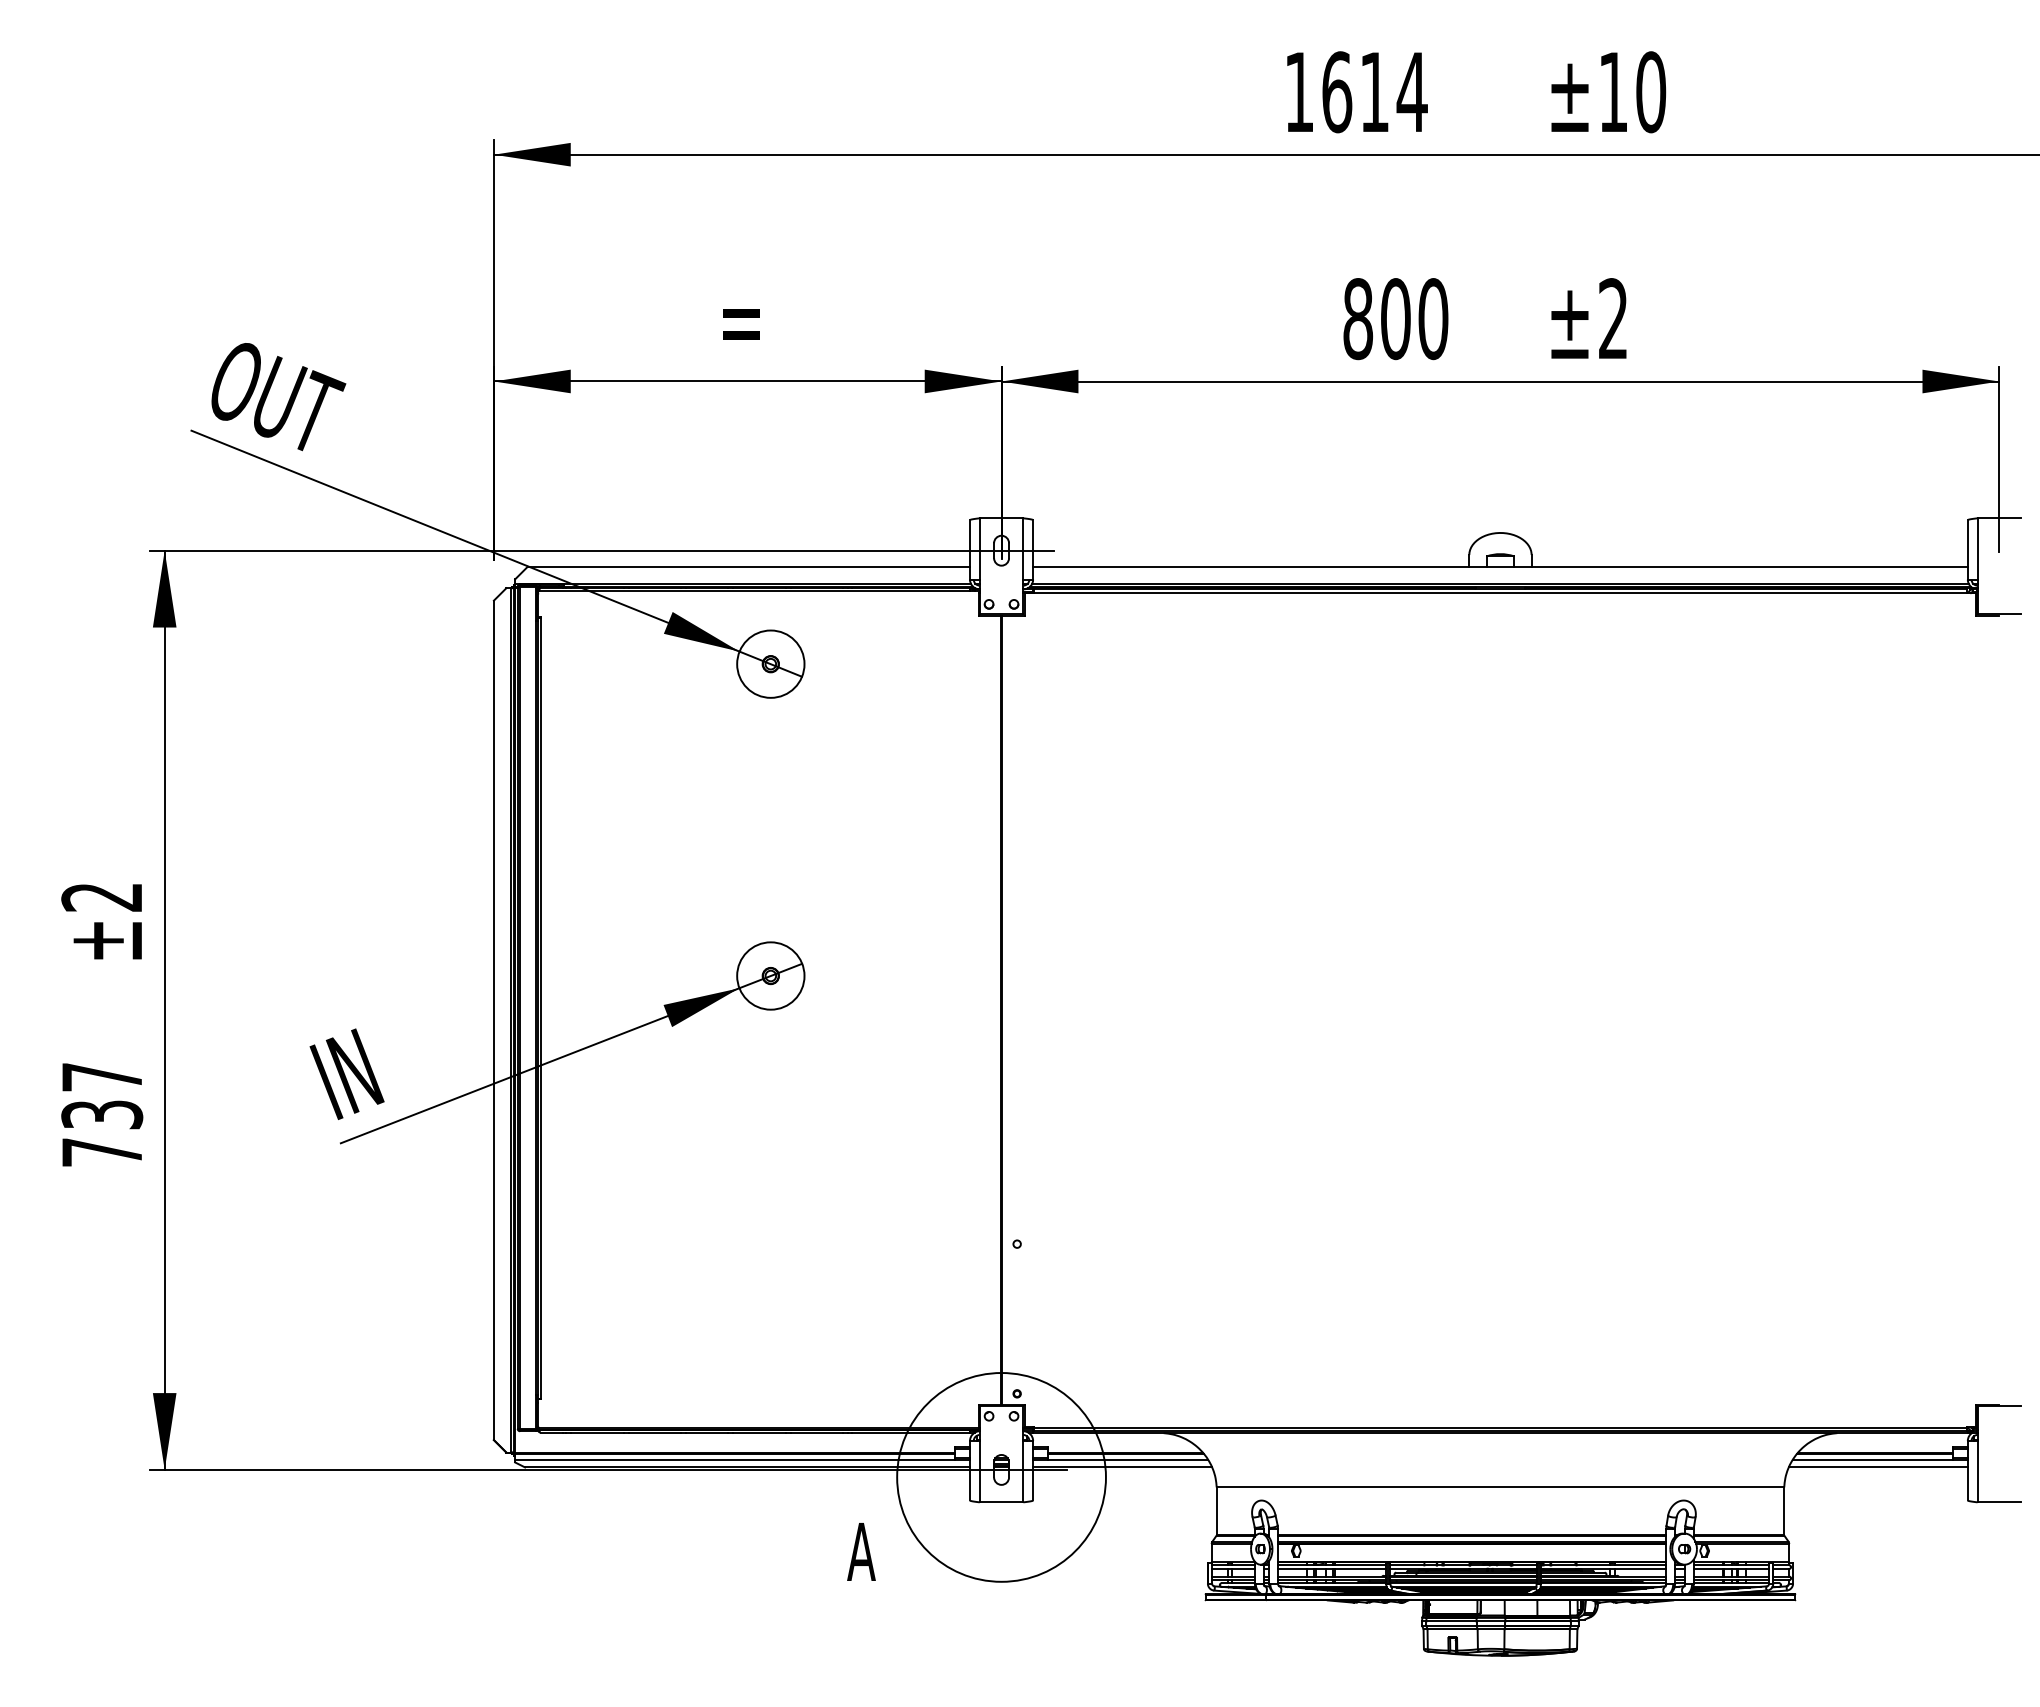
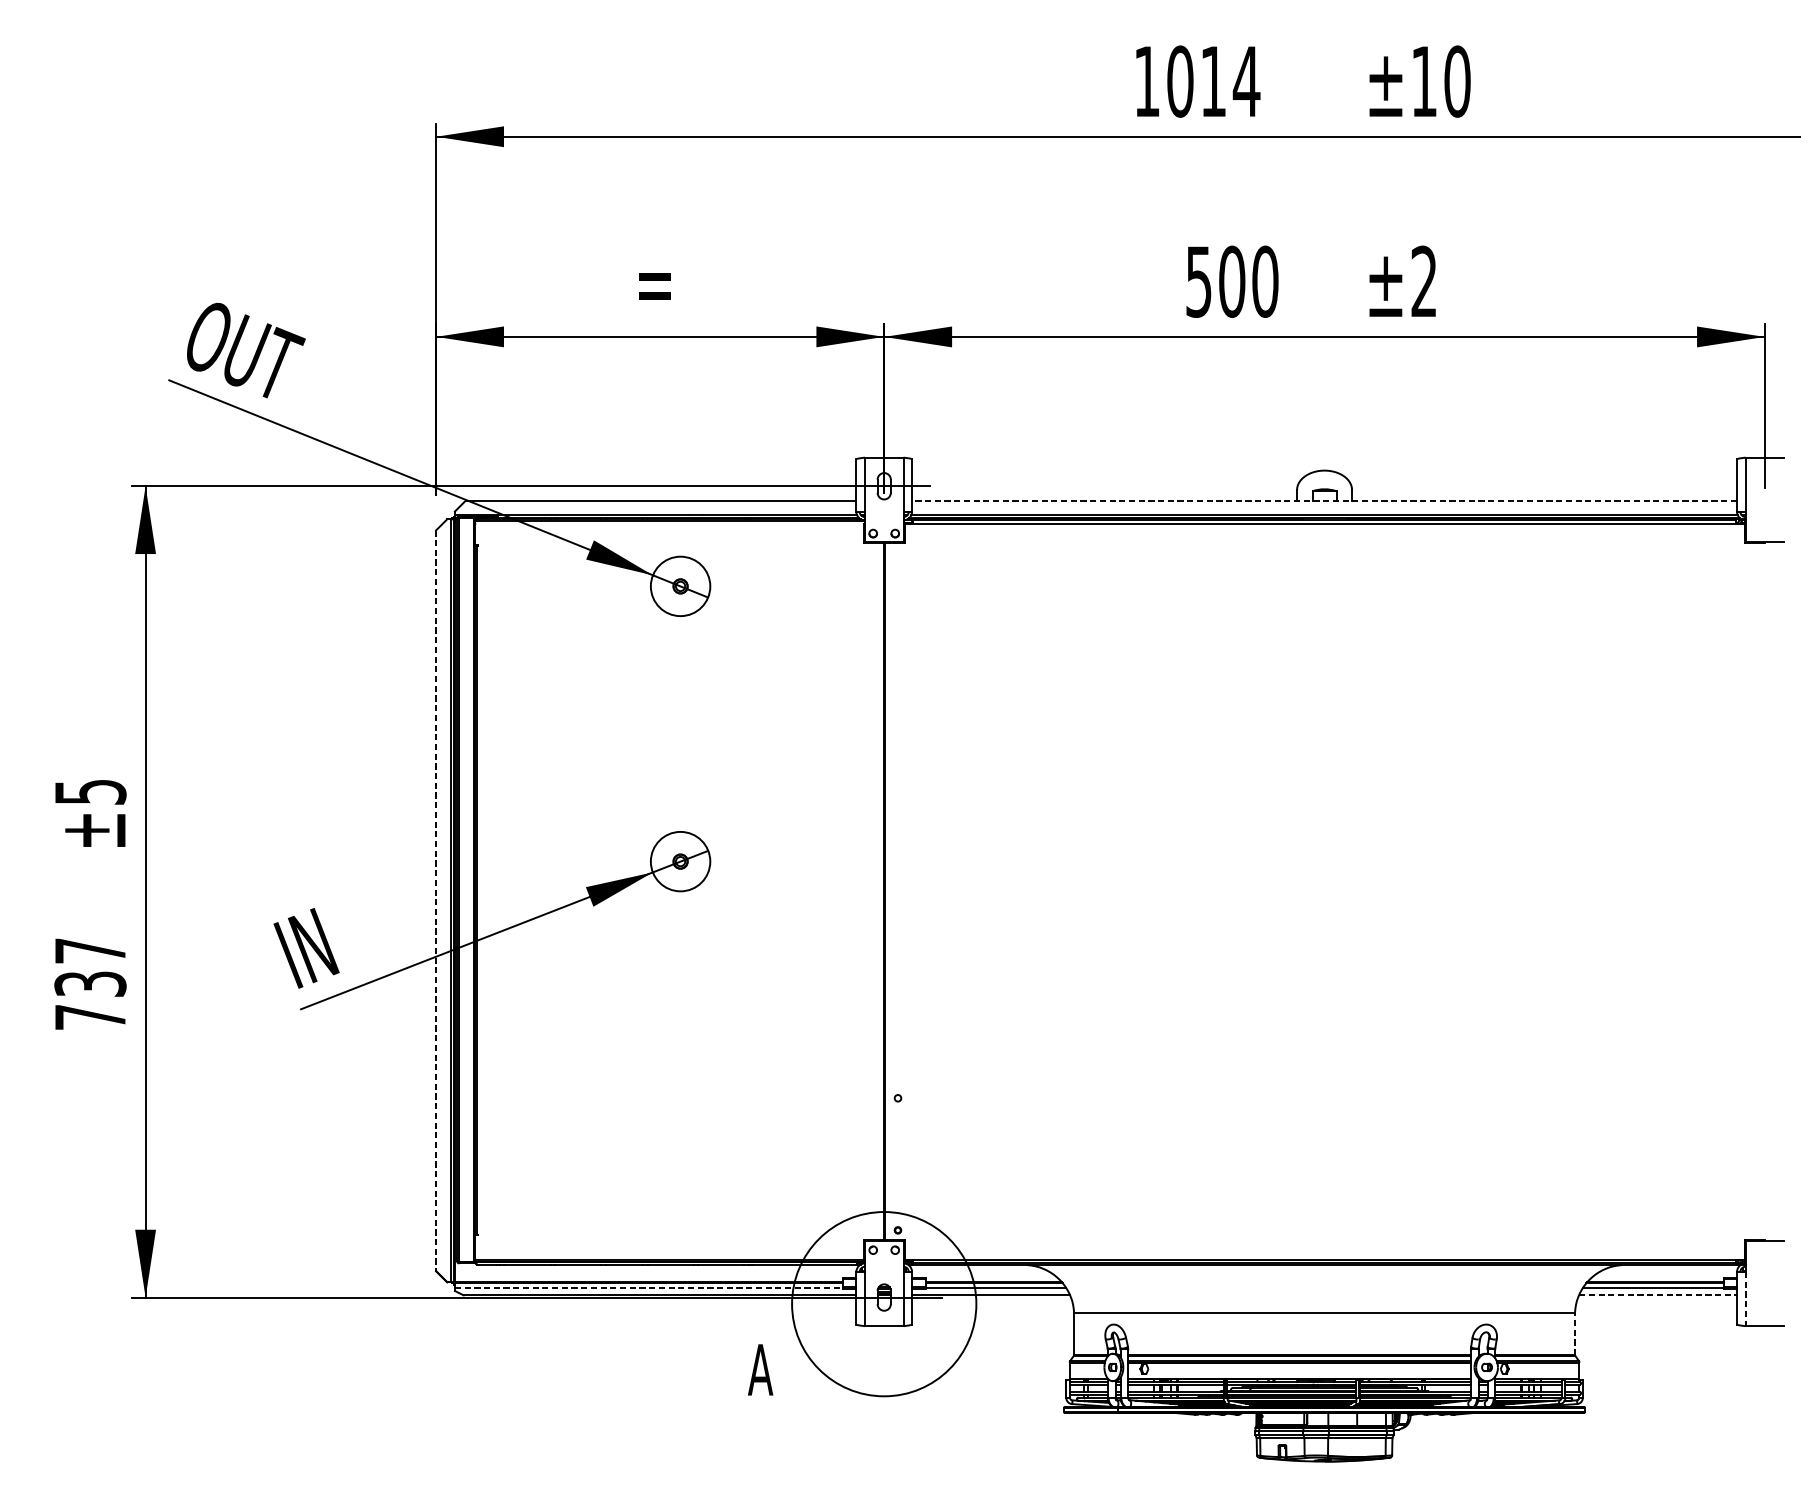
text: (1337, 92) -> (1180, 81), 1614 -> 1014
text: (1358, 319) -> (1199, 282), 800 -> 500
line: (1499, 566) -> (1323, 500), solid -> dashed
text: (102, 897) -> (90, 792), ±2 -> ±5
line: (493, 1020) -> (435, 900), solid -> dashed
line: (734, 1459) -> (648, 1288), solid -> dashed
line: (1878, 1467) -> (1658, 1295), solid -> dashed
line: (1977, 1471) -> (1745, 1298), solid -> dashed
line: (1784, 1511) -> (1575, 1334), solid -> dashed

